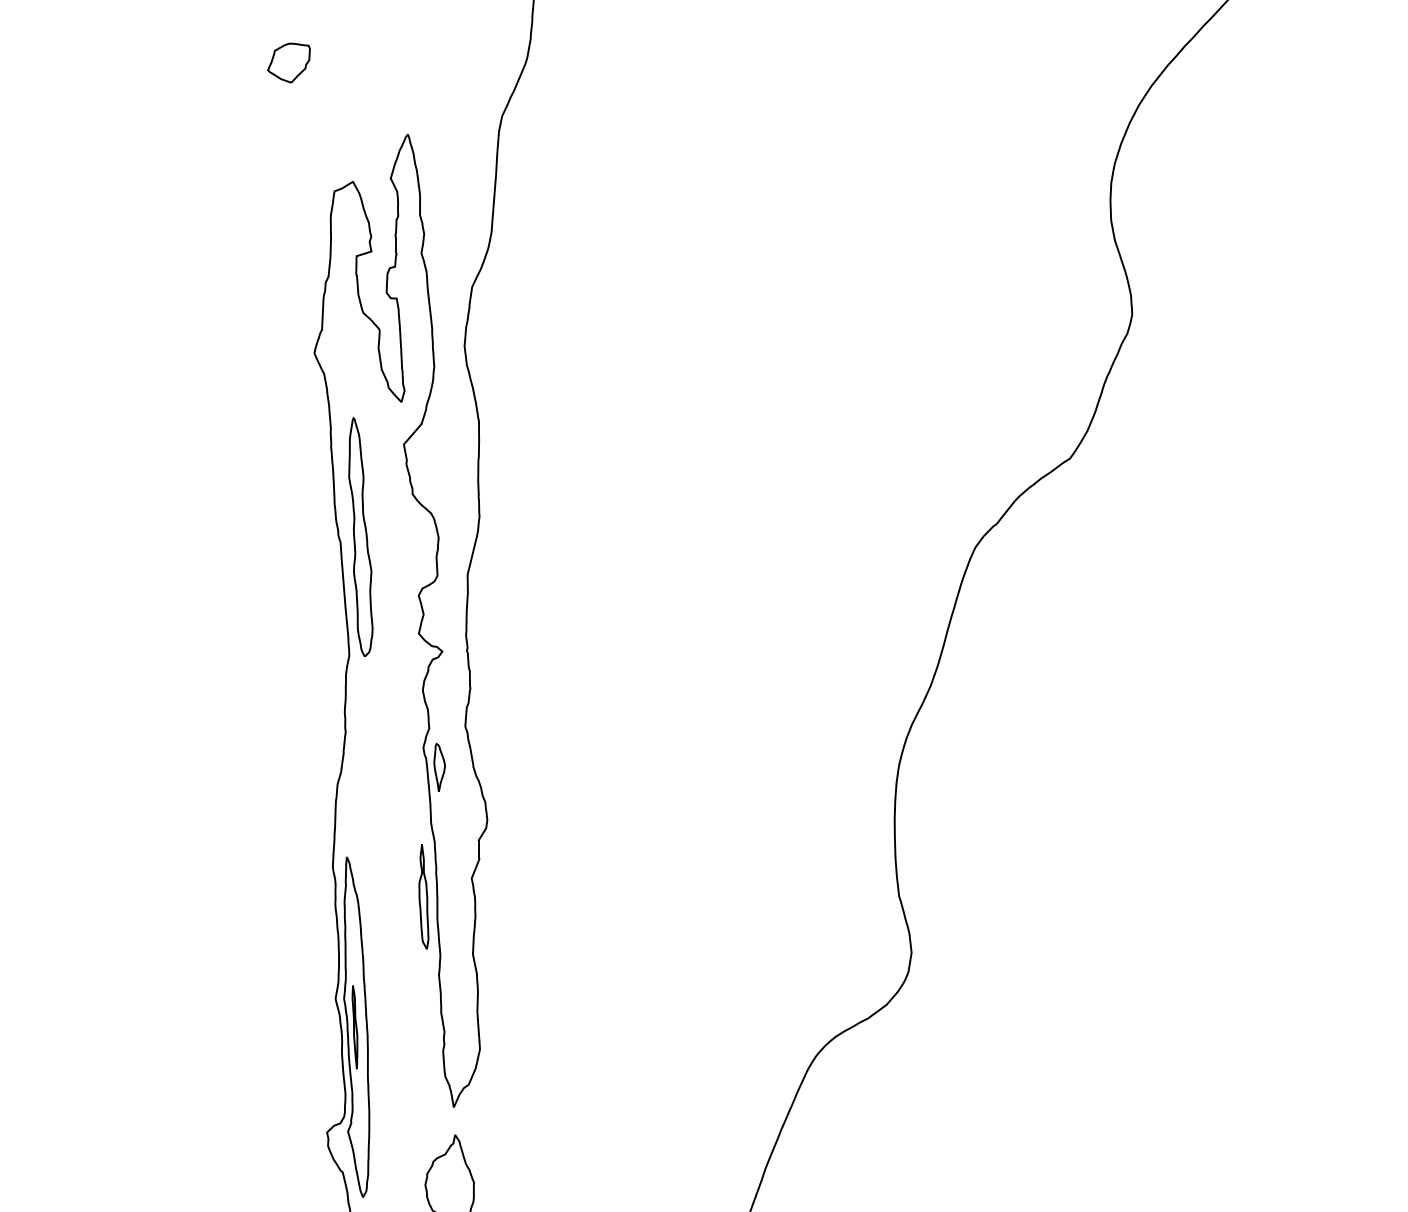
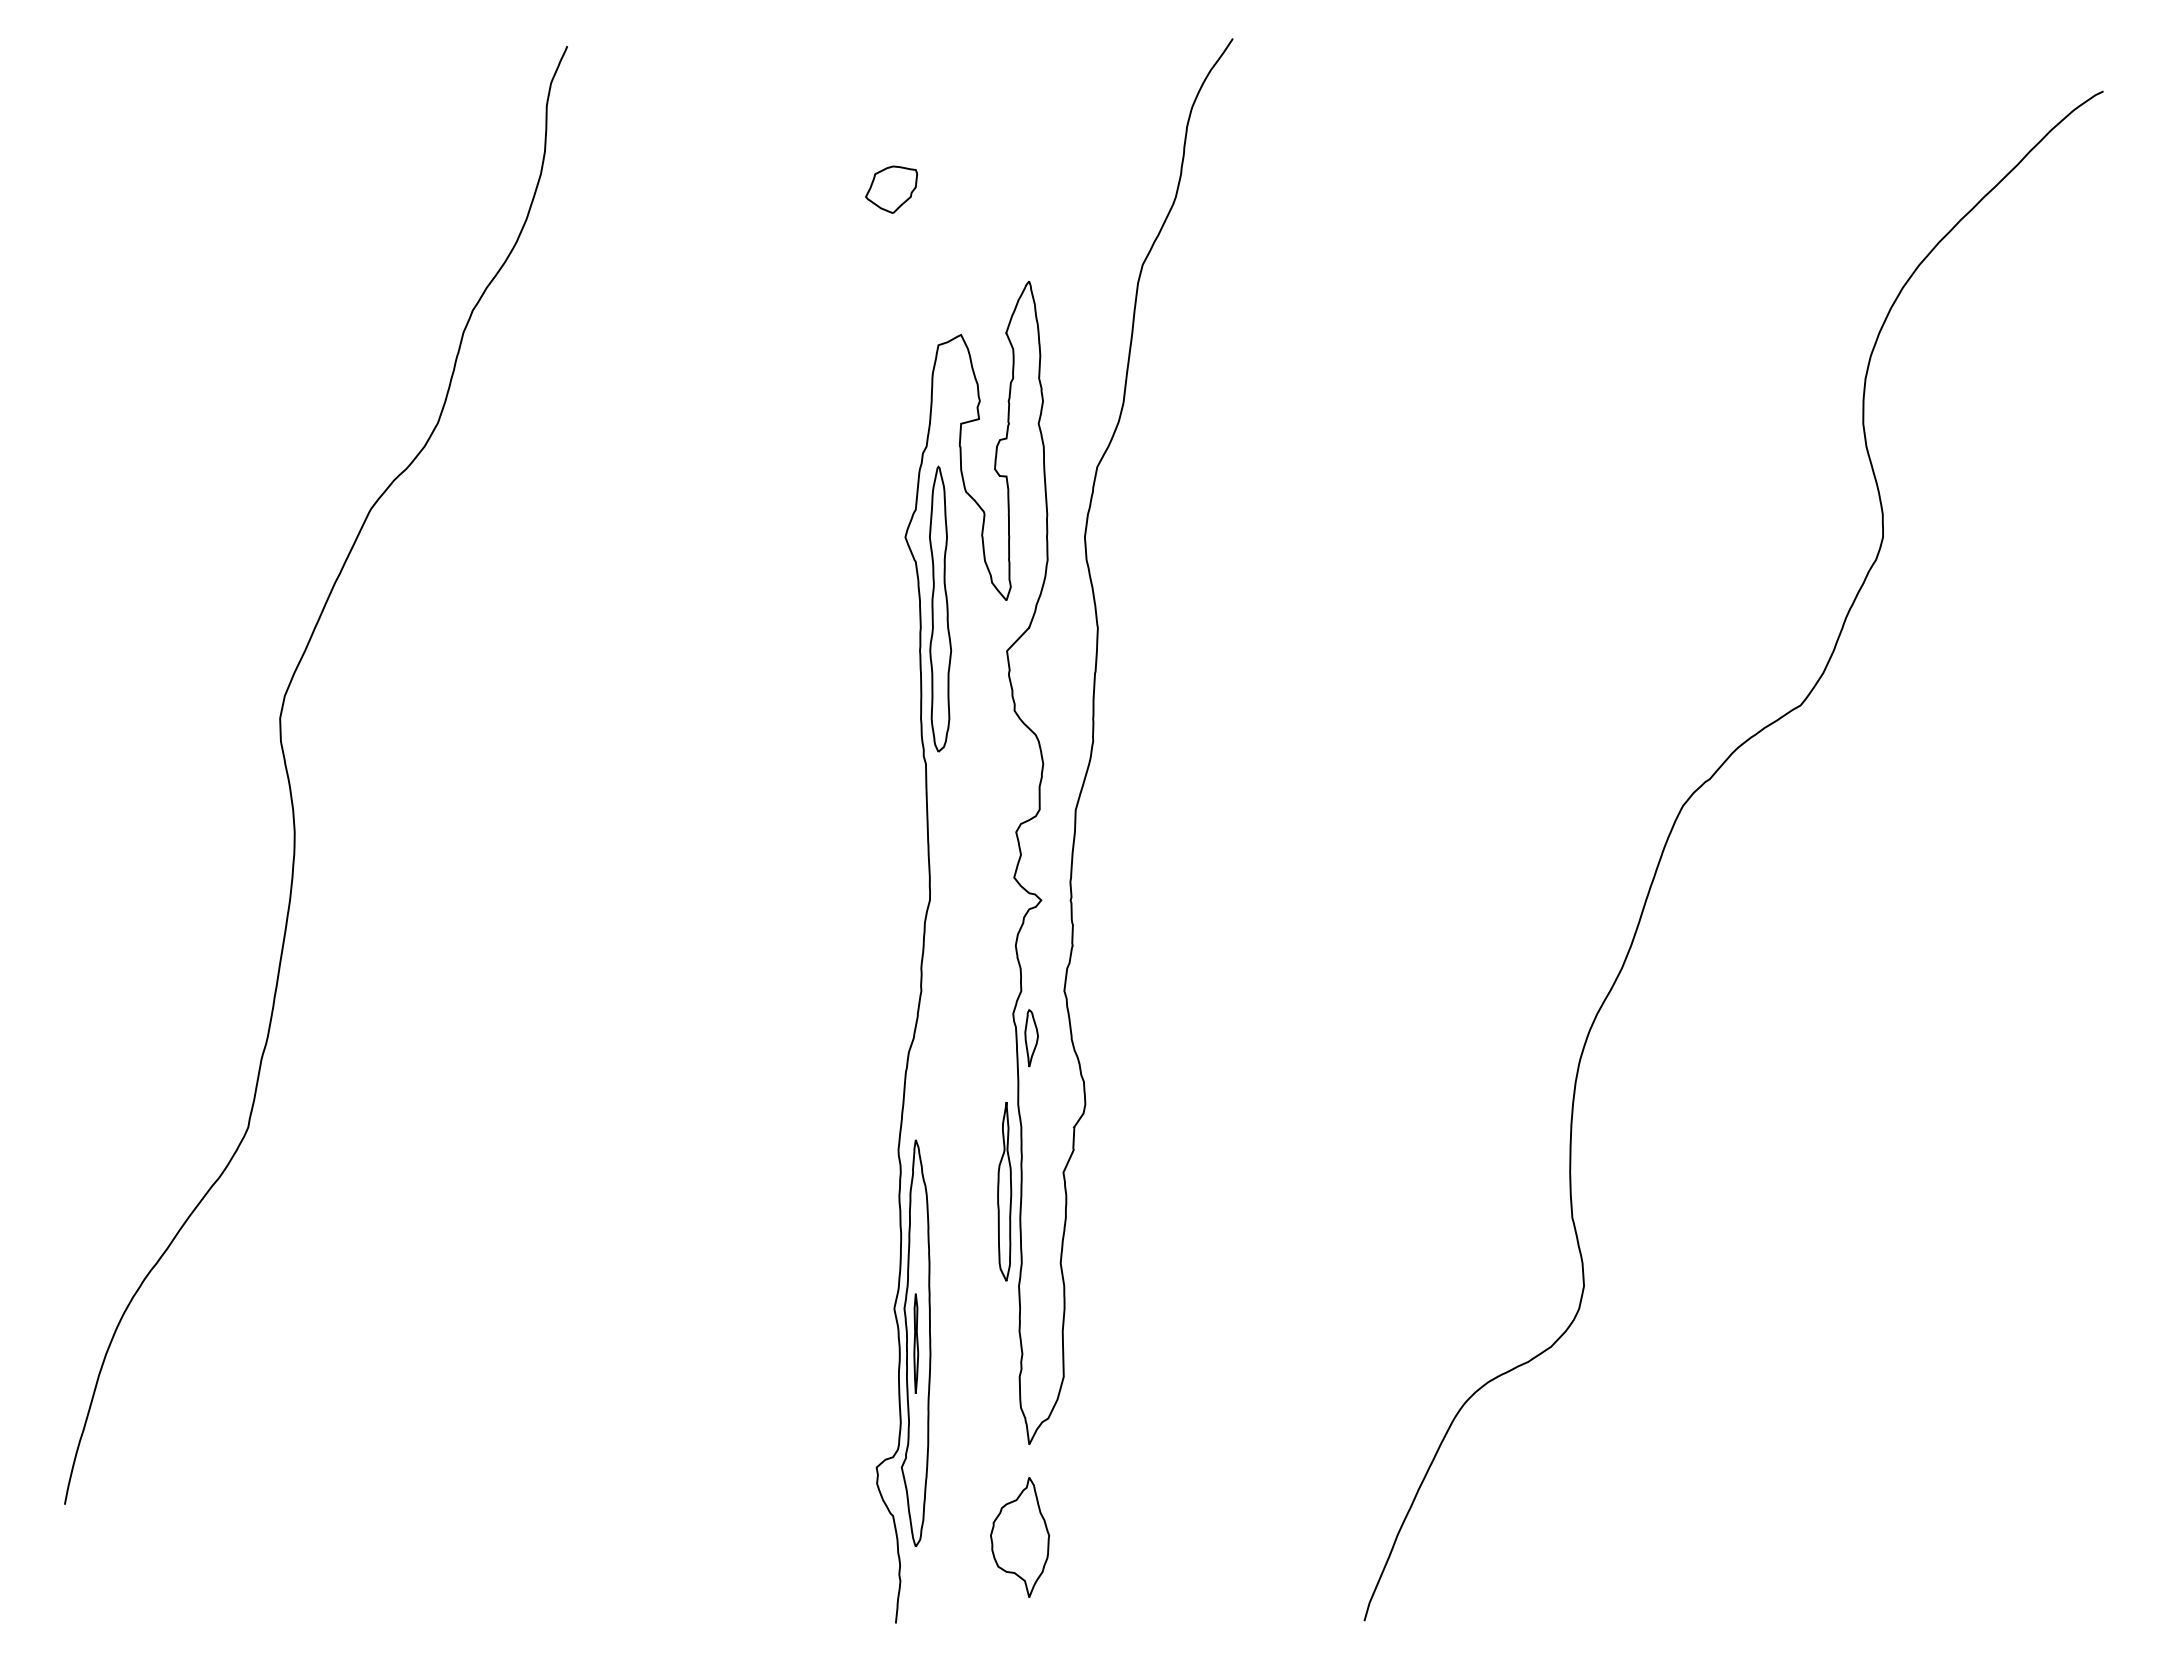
part: (360, 536) -> (940, 608), moved
part: (423, 896) -> (1004, 1191), size x1.43

